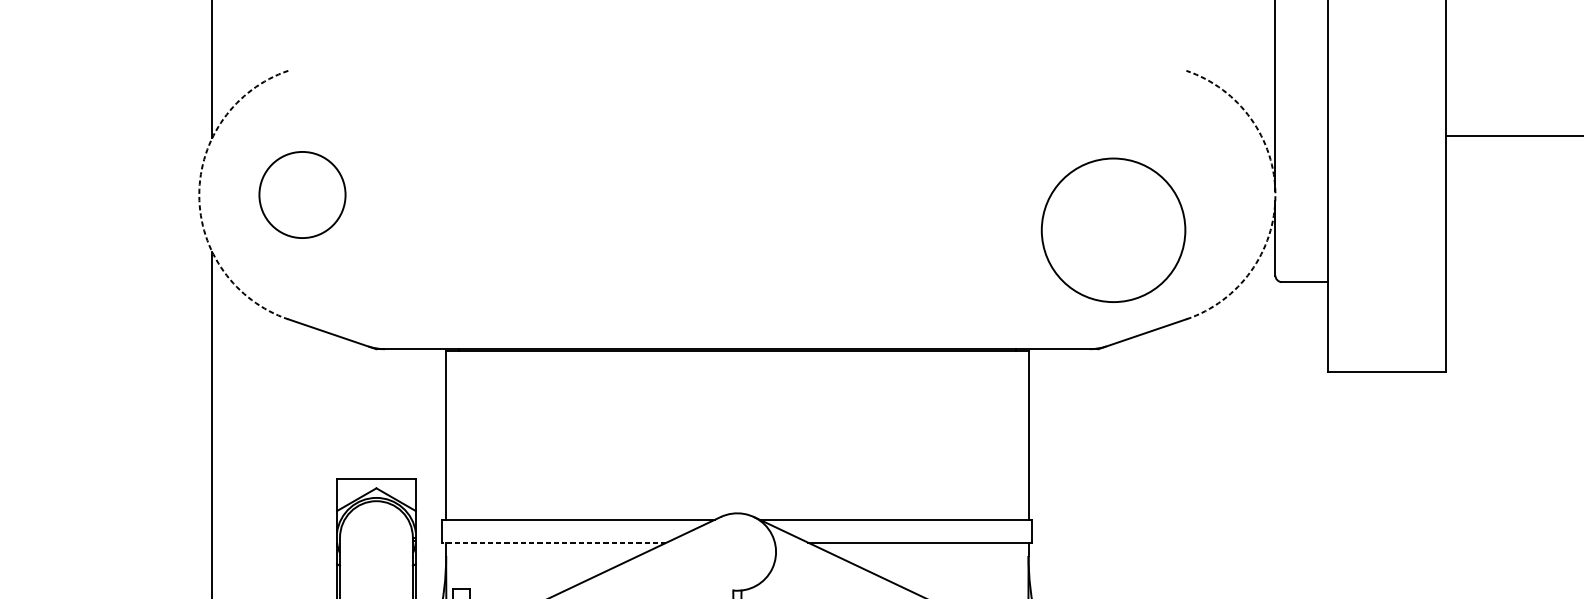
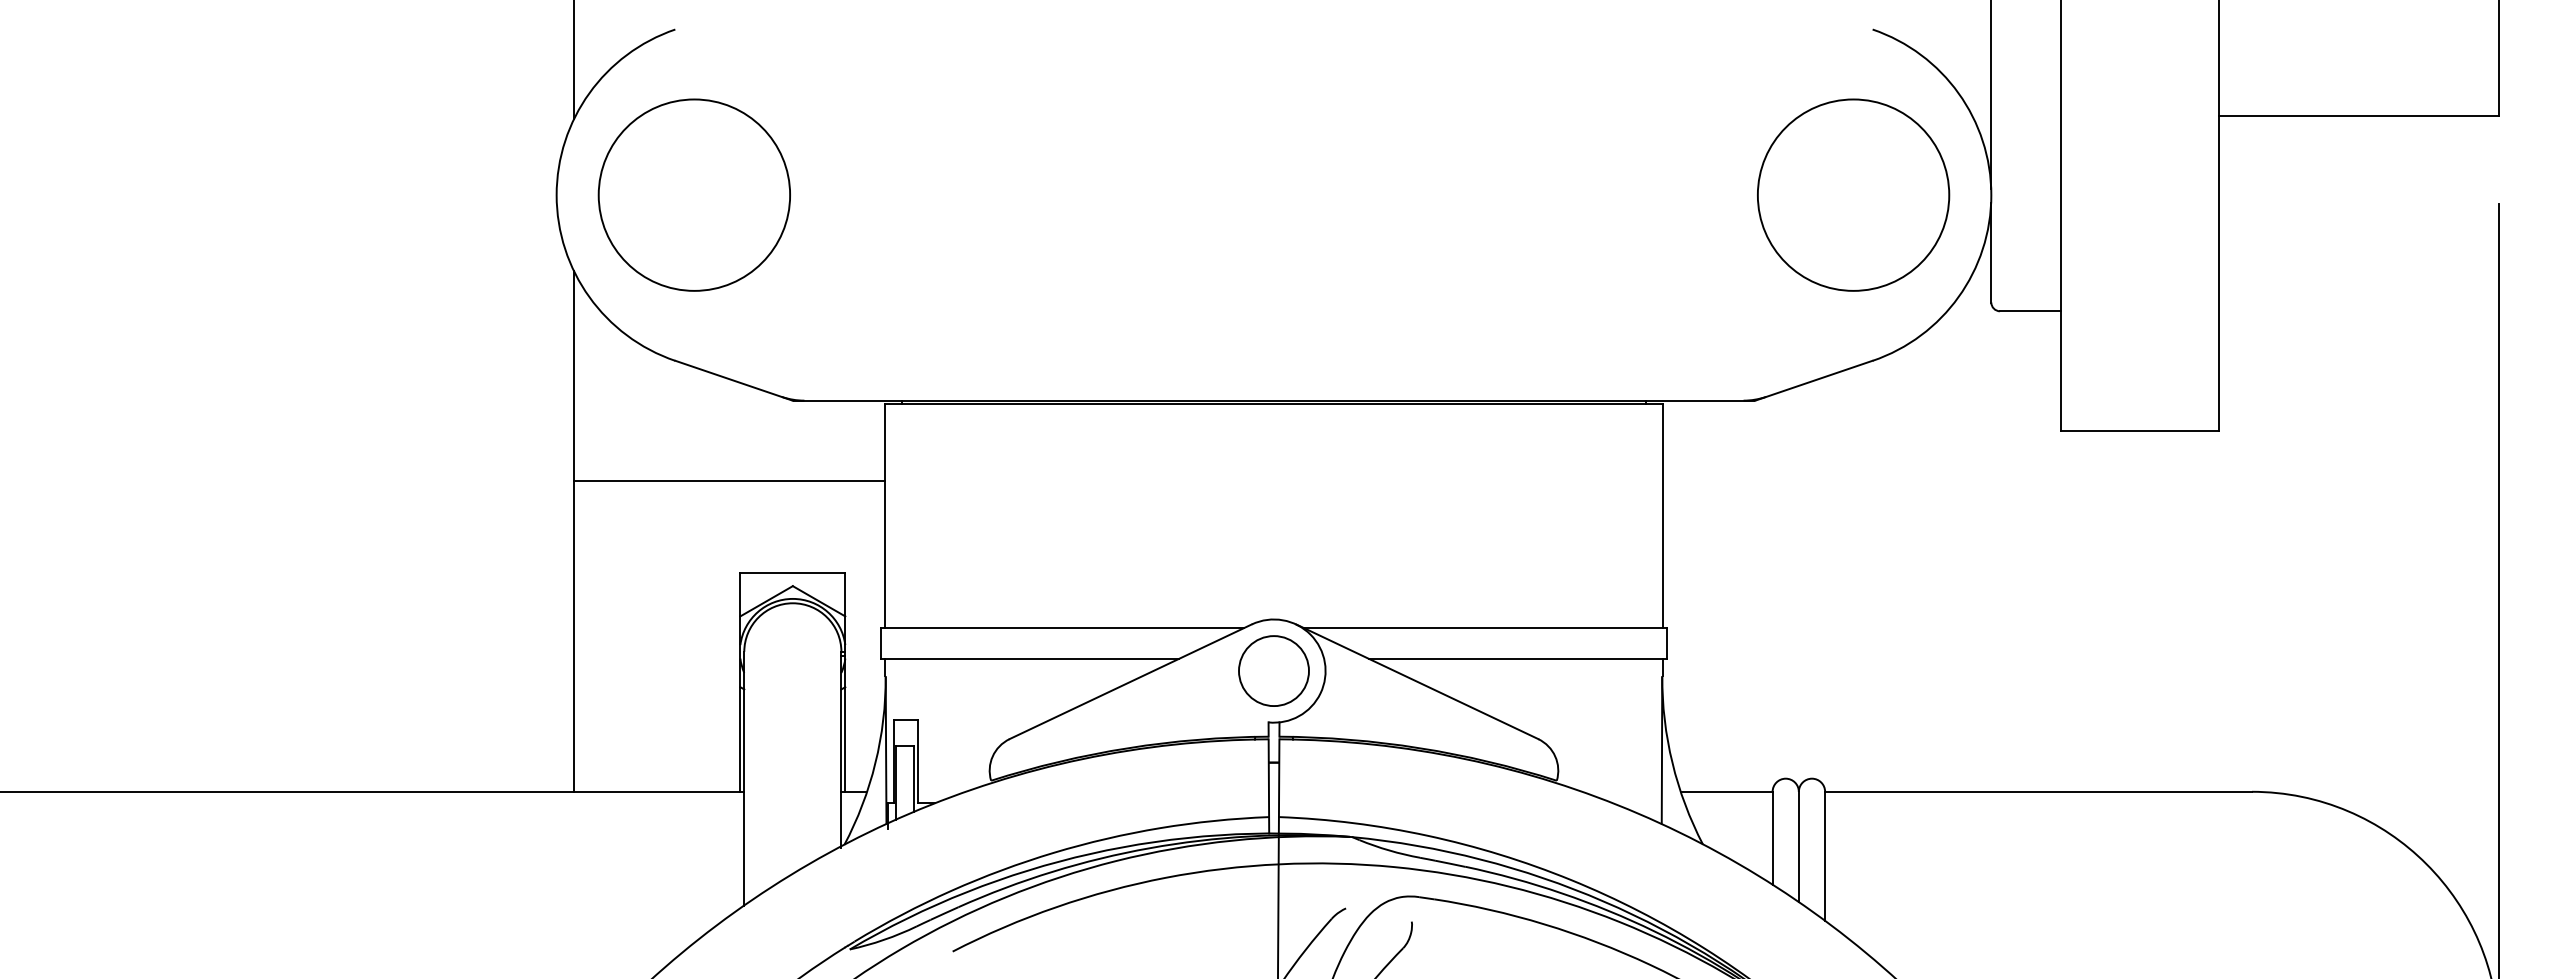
circle: (301, 194) -> (693, 194), size x1.67
arc: (199, 195) -> (556, 195), dashed -> solid
arc: (1275, 195) -> (1991, 195), dashed -> solid
circle: (1113, 229) -> (1853, 194), moved
line: (328, 409) -> (729, 481), added
line: (553, 542) -> (1029, 658), dashed -> solid
circle: (736, 551) -> (1273, 670), added

